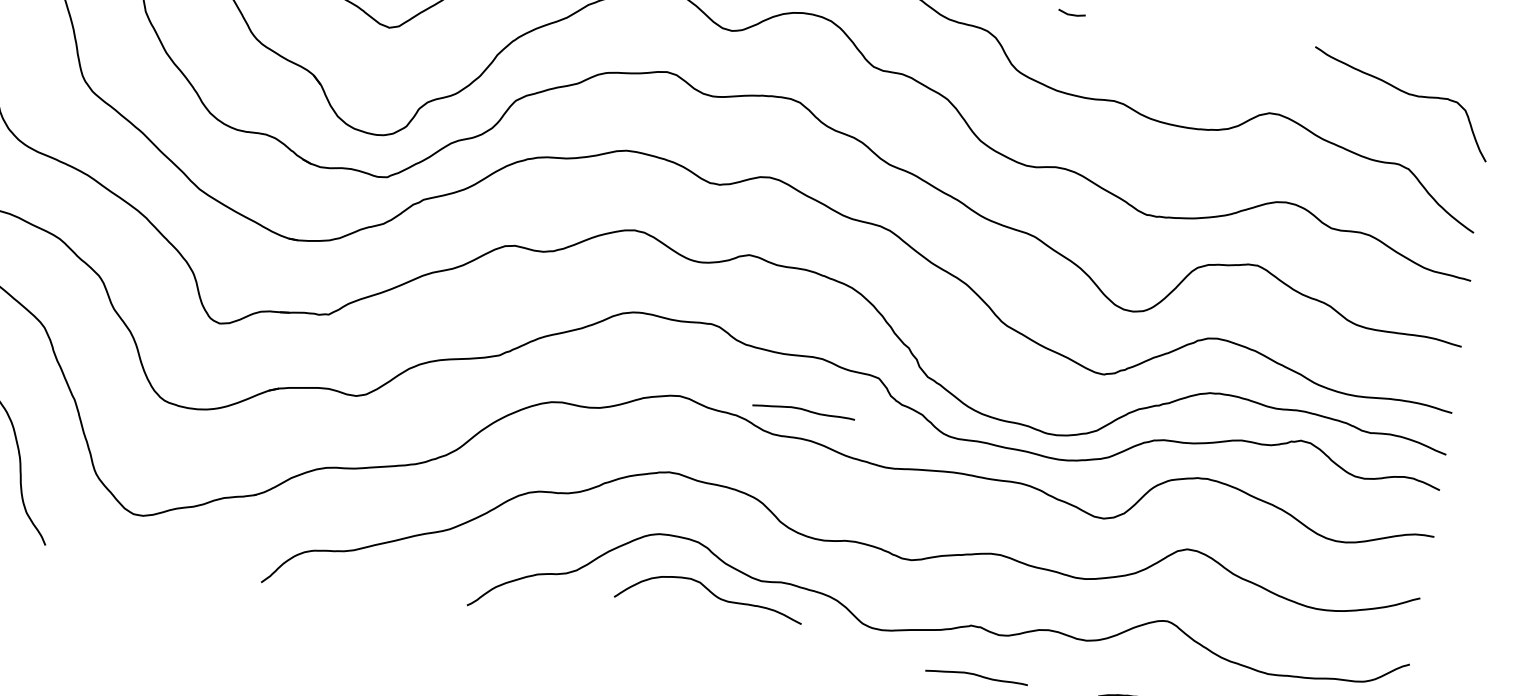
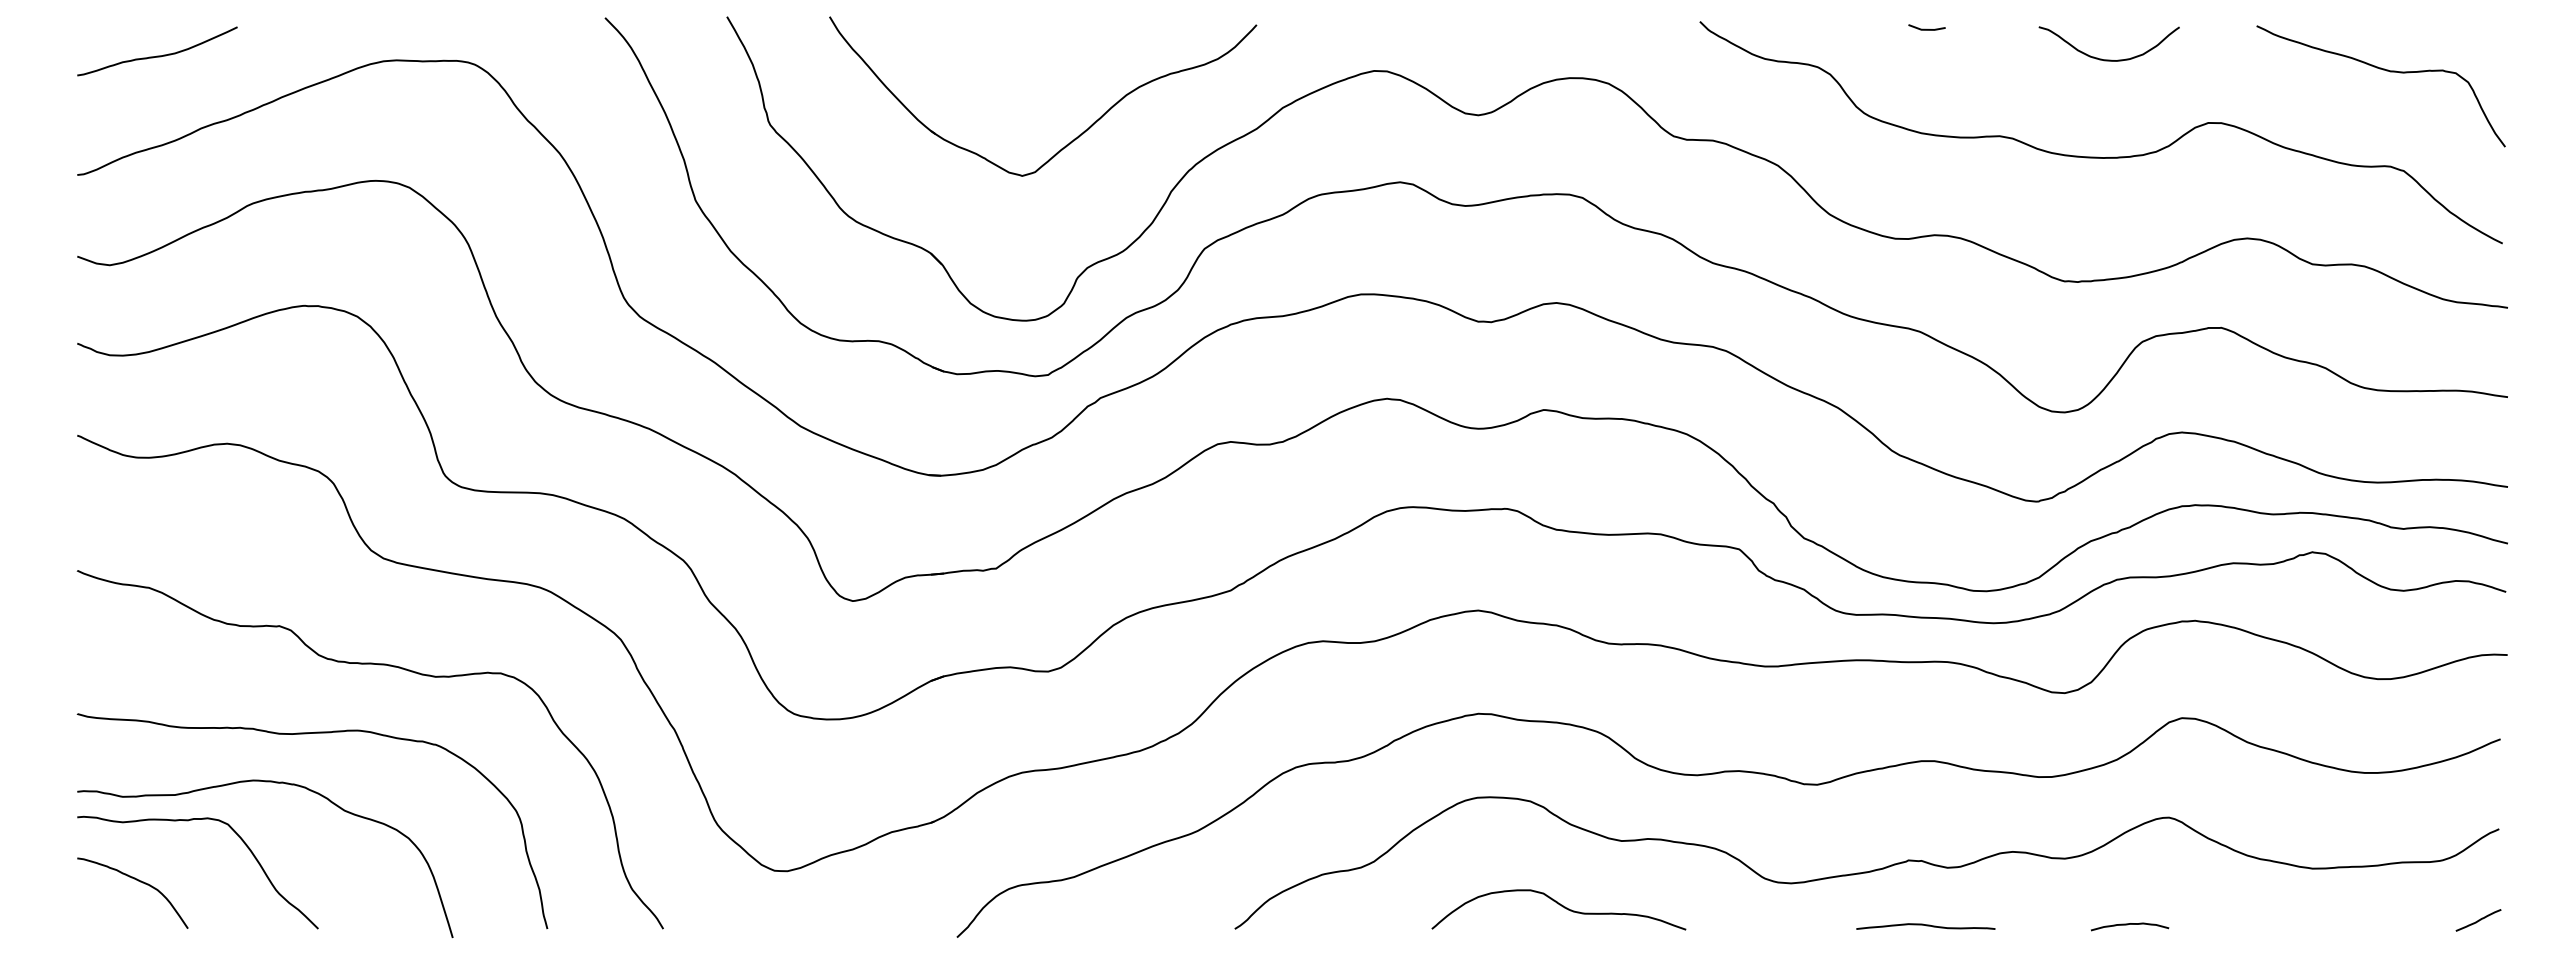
curve: (1202, 55) -> (2108, 59), added
curve: (803, 409) -> (1645, 605), removed
curve: (710, 593) -> (1559, 905), moved

